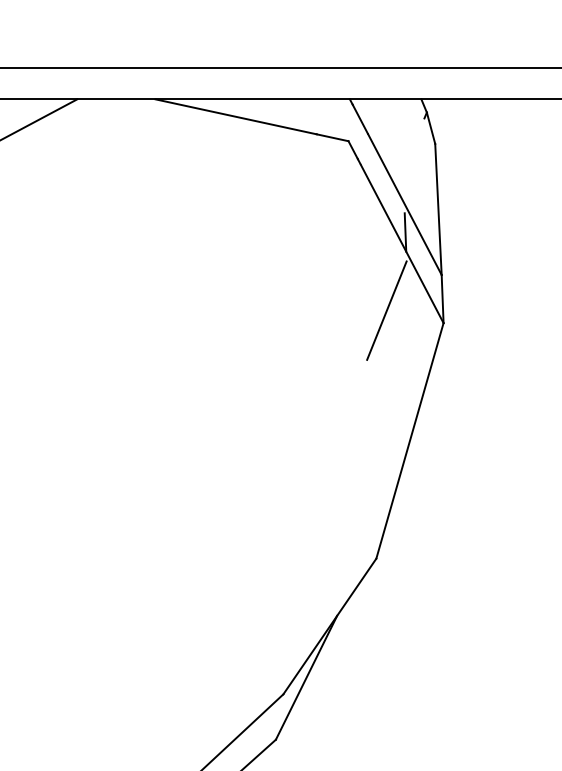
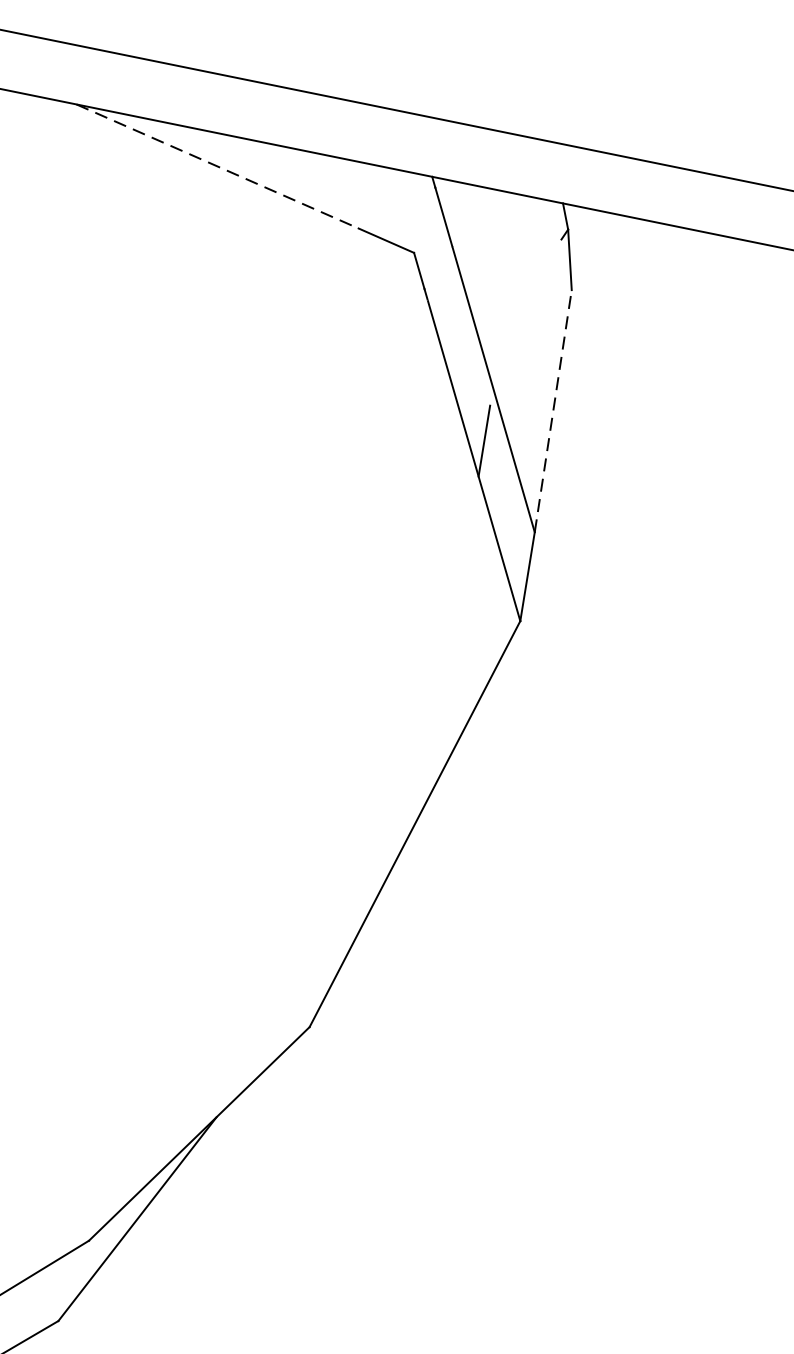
line: (236, 116) -> (218, 165), solid -> dashed
line: (438, 209) -> (553, 411), solid -> dashed
line: (386, 310) -> (420, 576), removed

